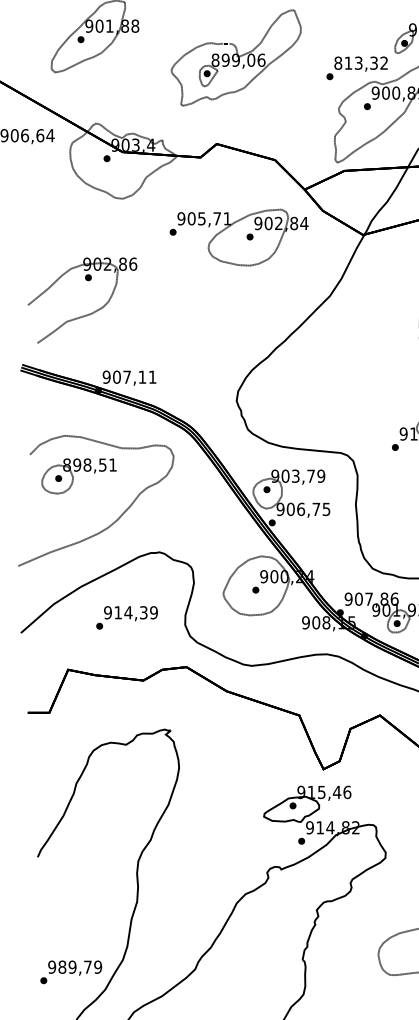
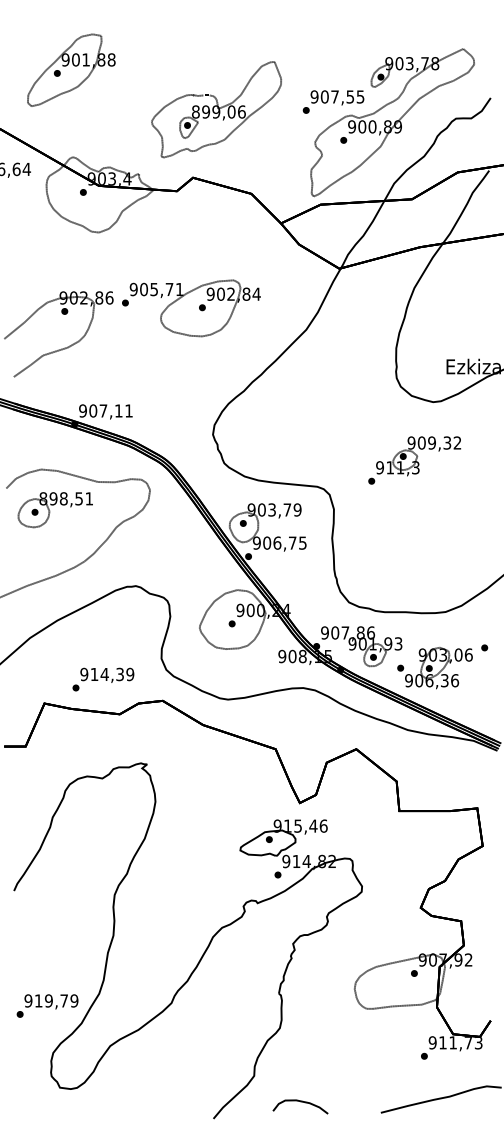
part: (236, 57) -> (216, 109), moved
text: (361, 62) -> (337, 96), 813,32 -> 907,55
part: (239, 237) -> (191, 308), moved
text: (127, 617) -> (103, 679), moved
text: (62, 966) -> (38, 1000), 989,79 -> 919,79

